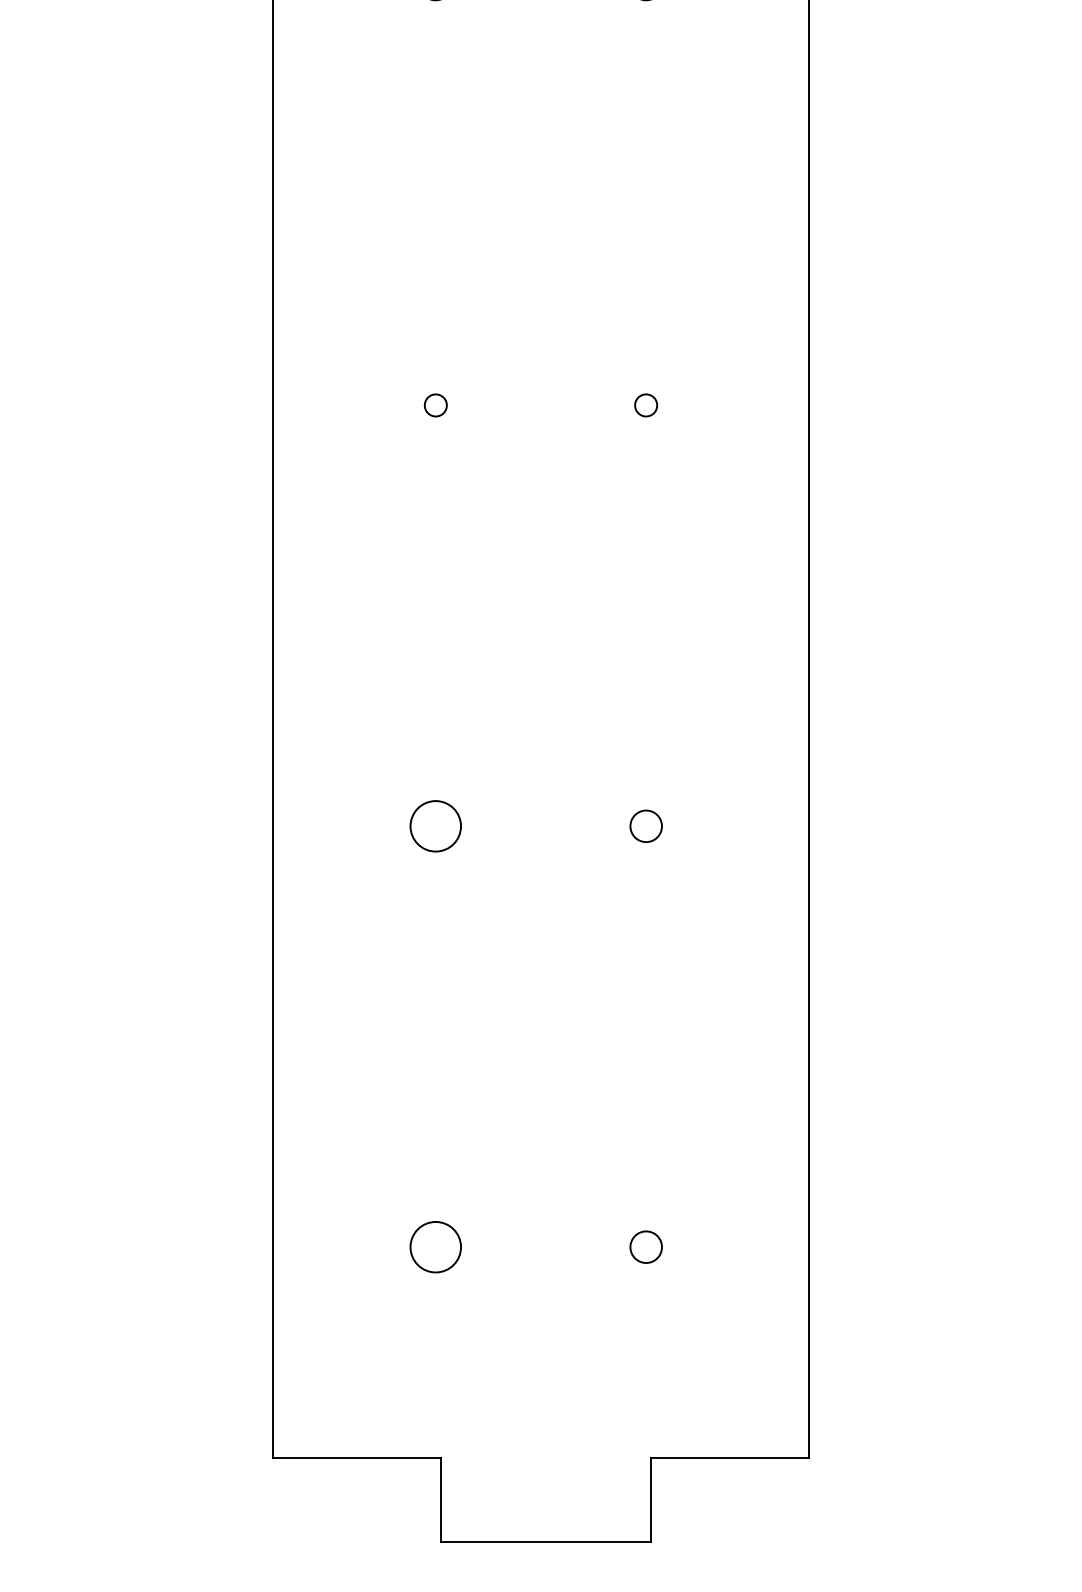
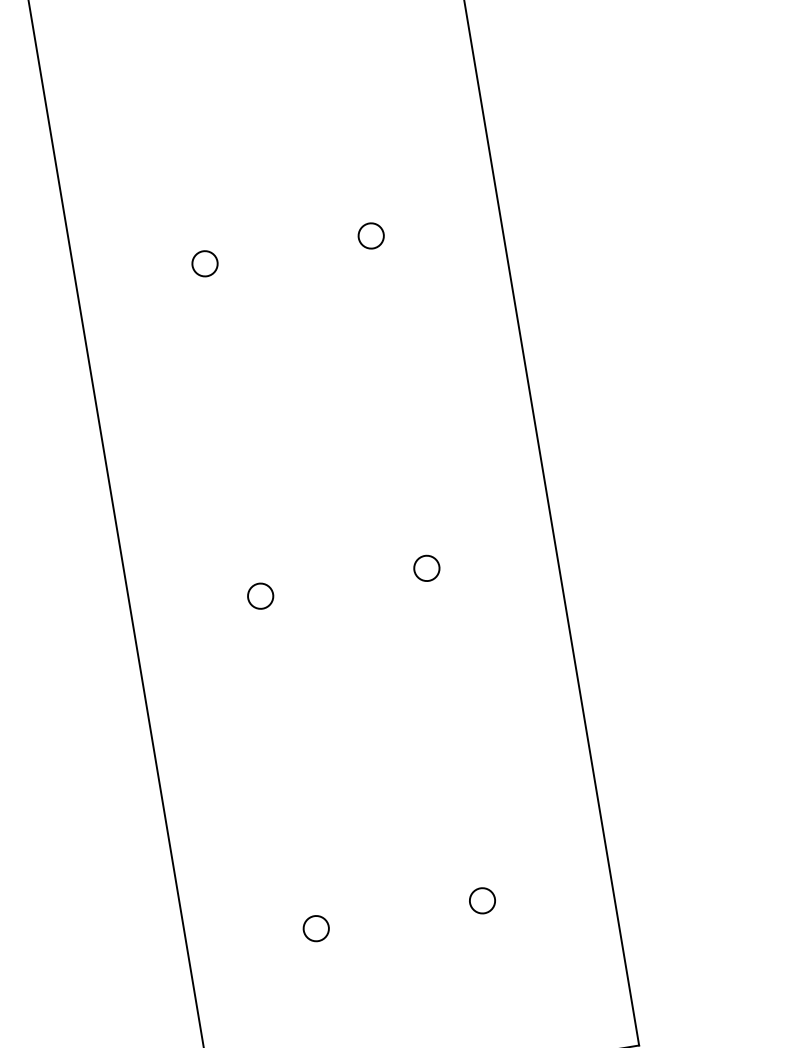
circle: (435, 405) -> (204, 263), size x1.43
circle: (645, 405) -> (370, 236), size x1.43
circle: (435, 826) -> (260, 596), size x0.62
circle: (435, 1246) -> (315, 928), size x0.62

